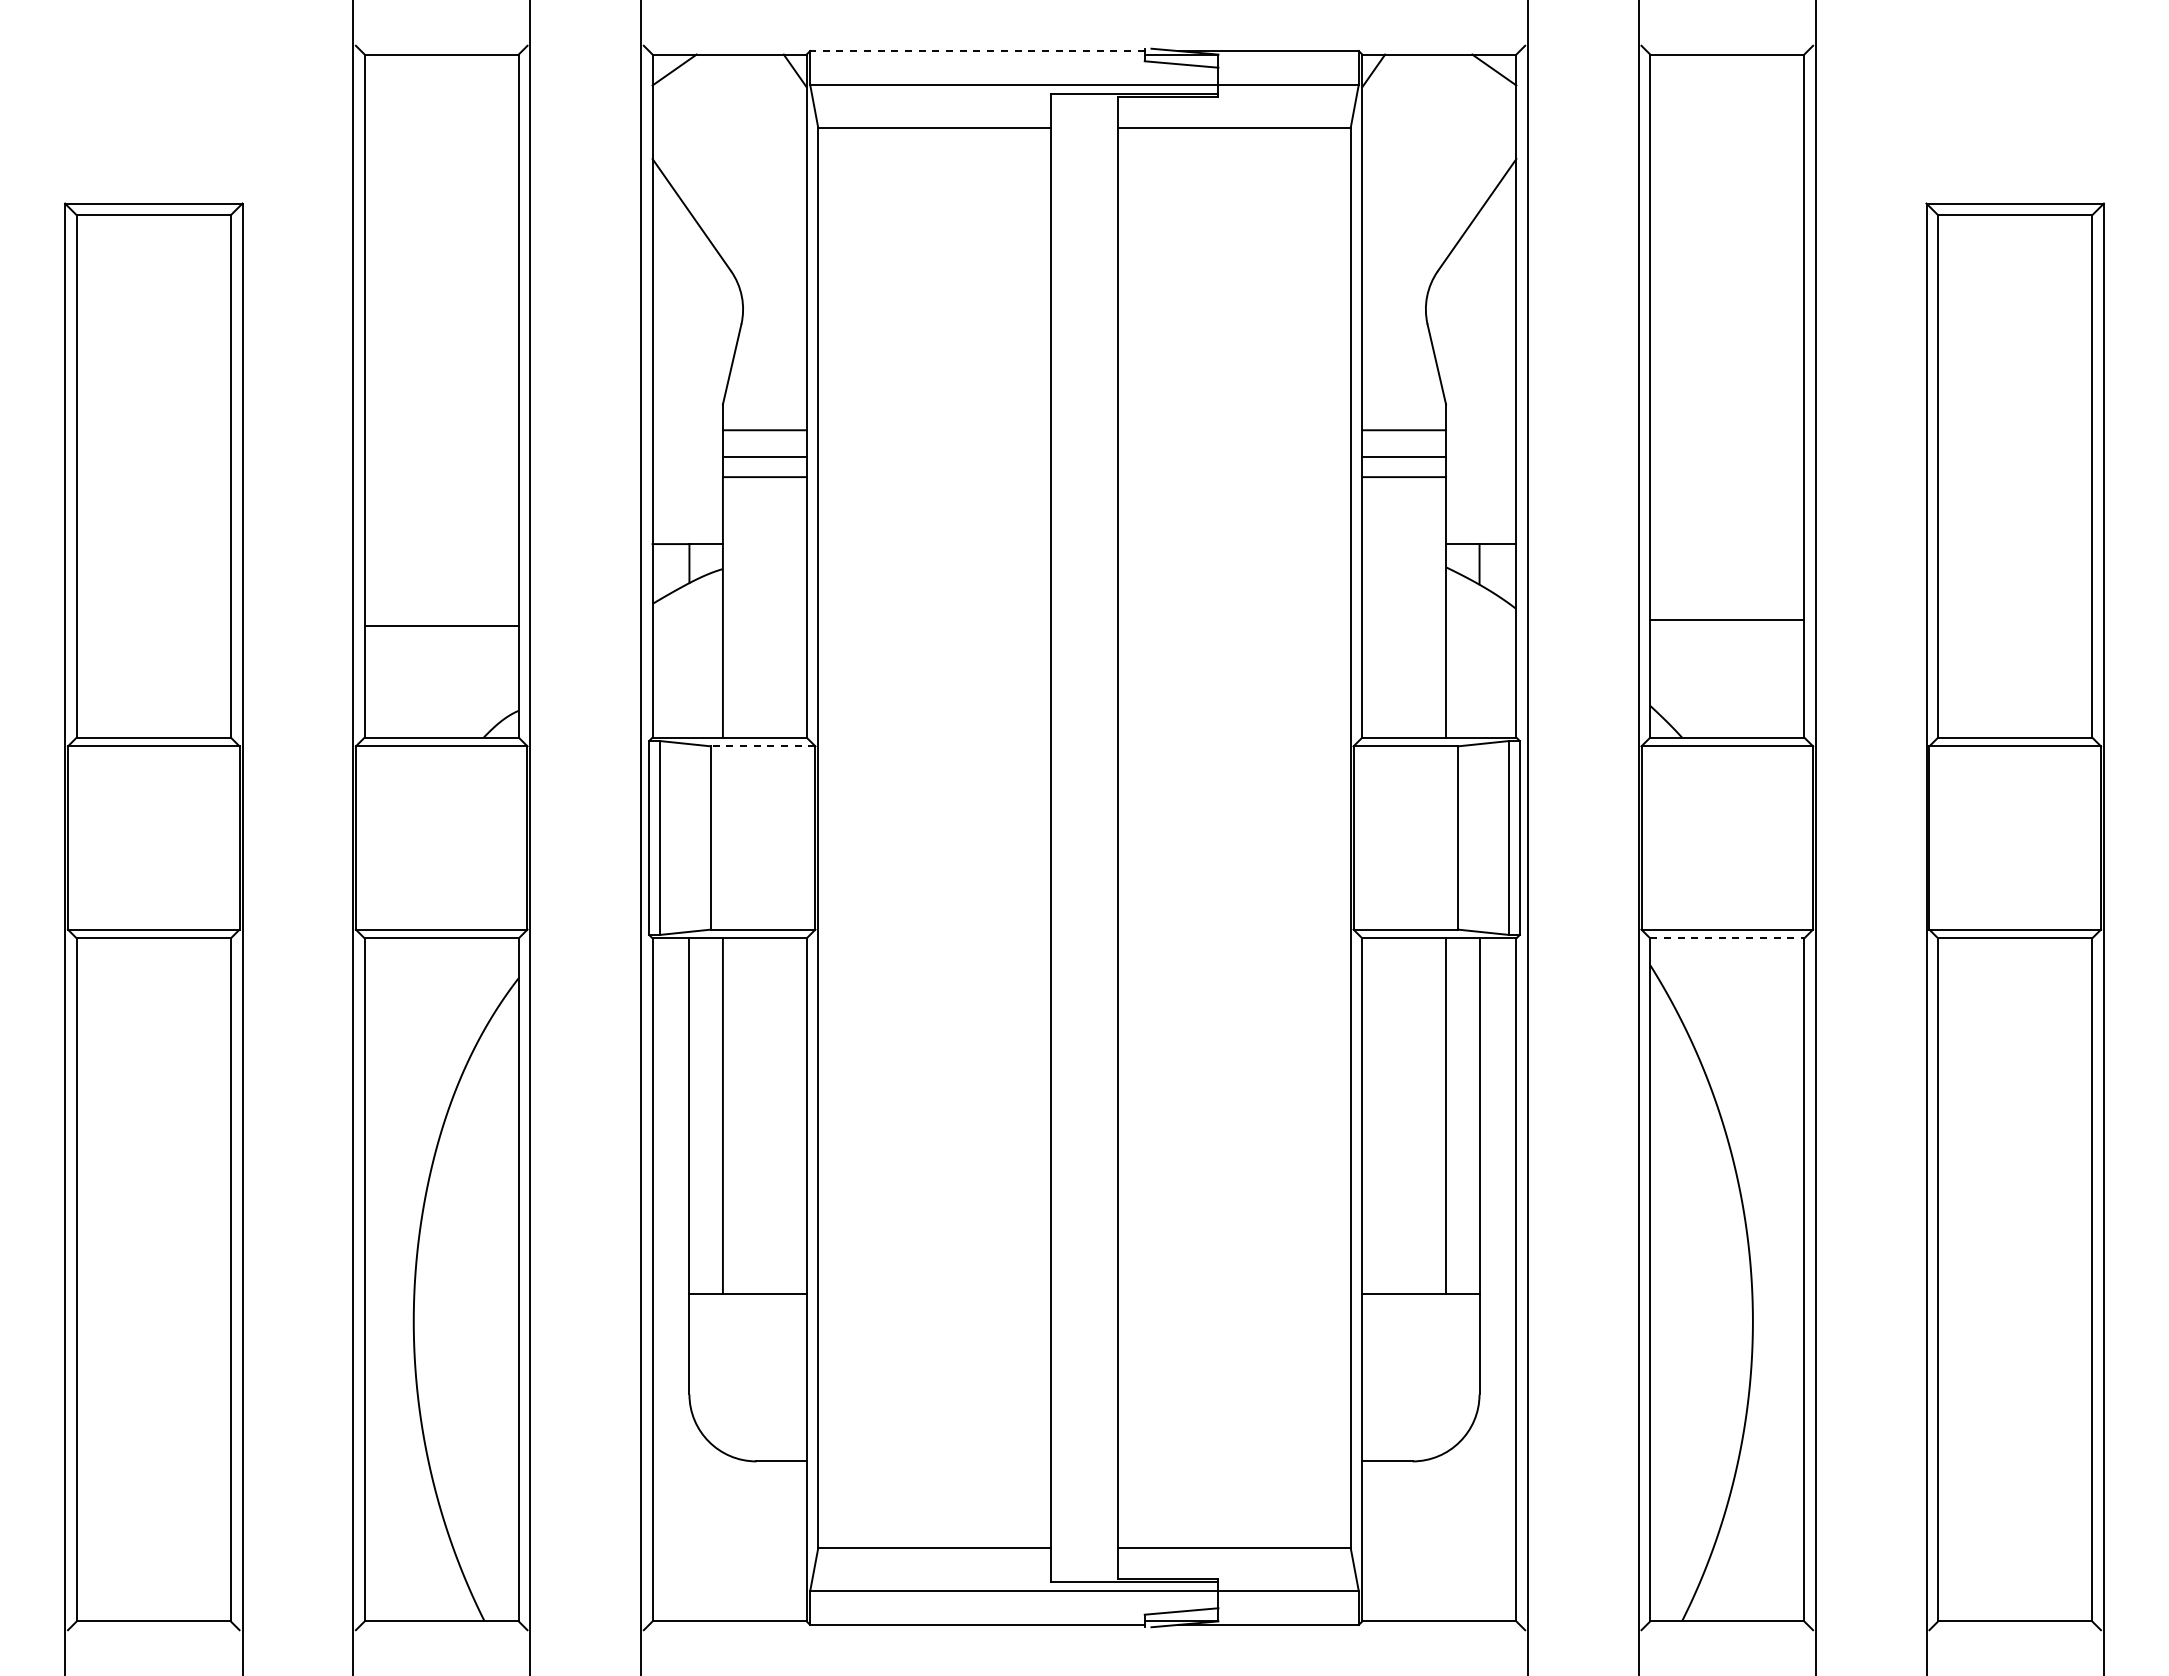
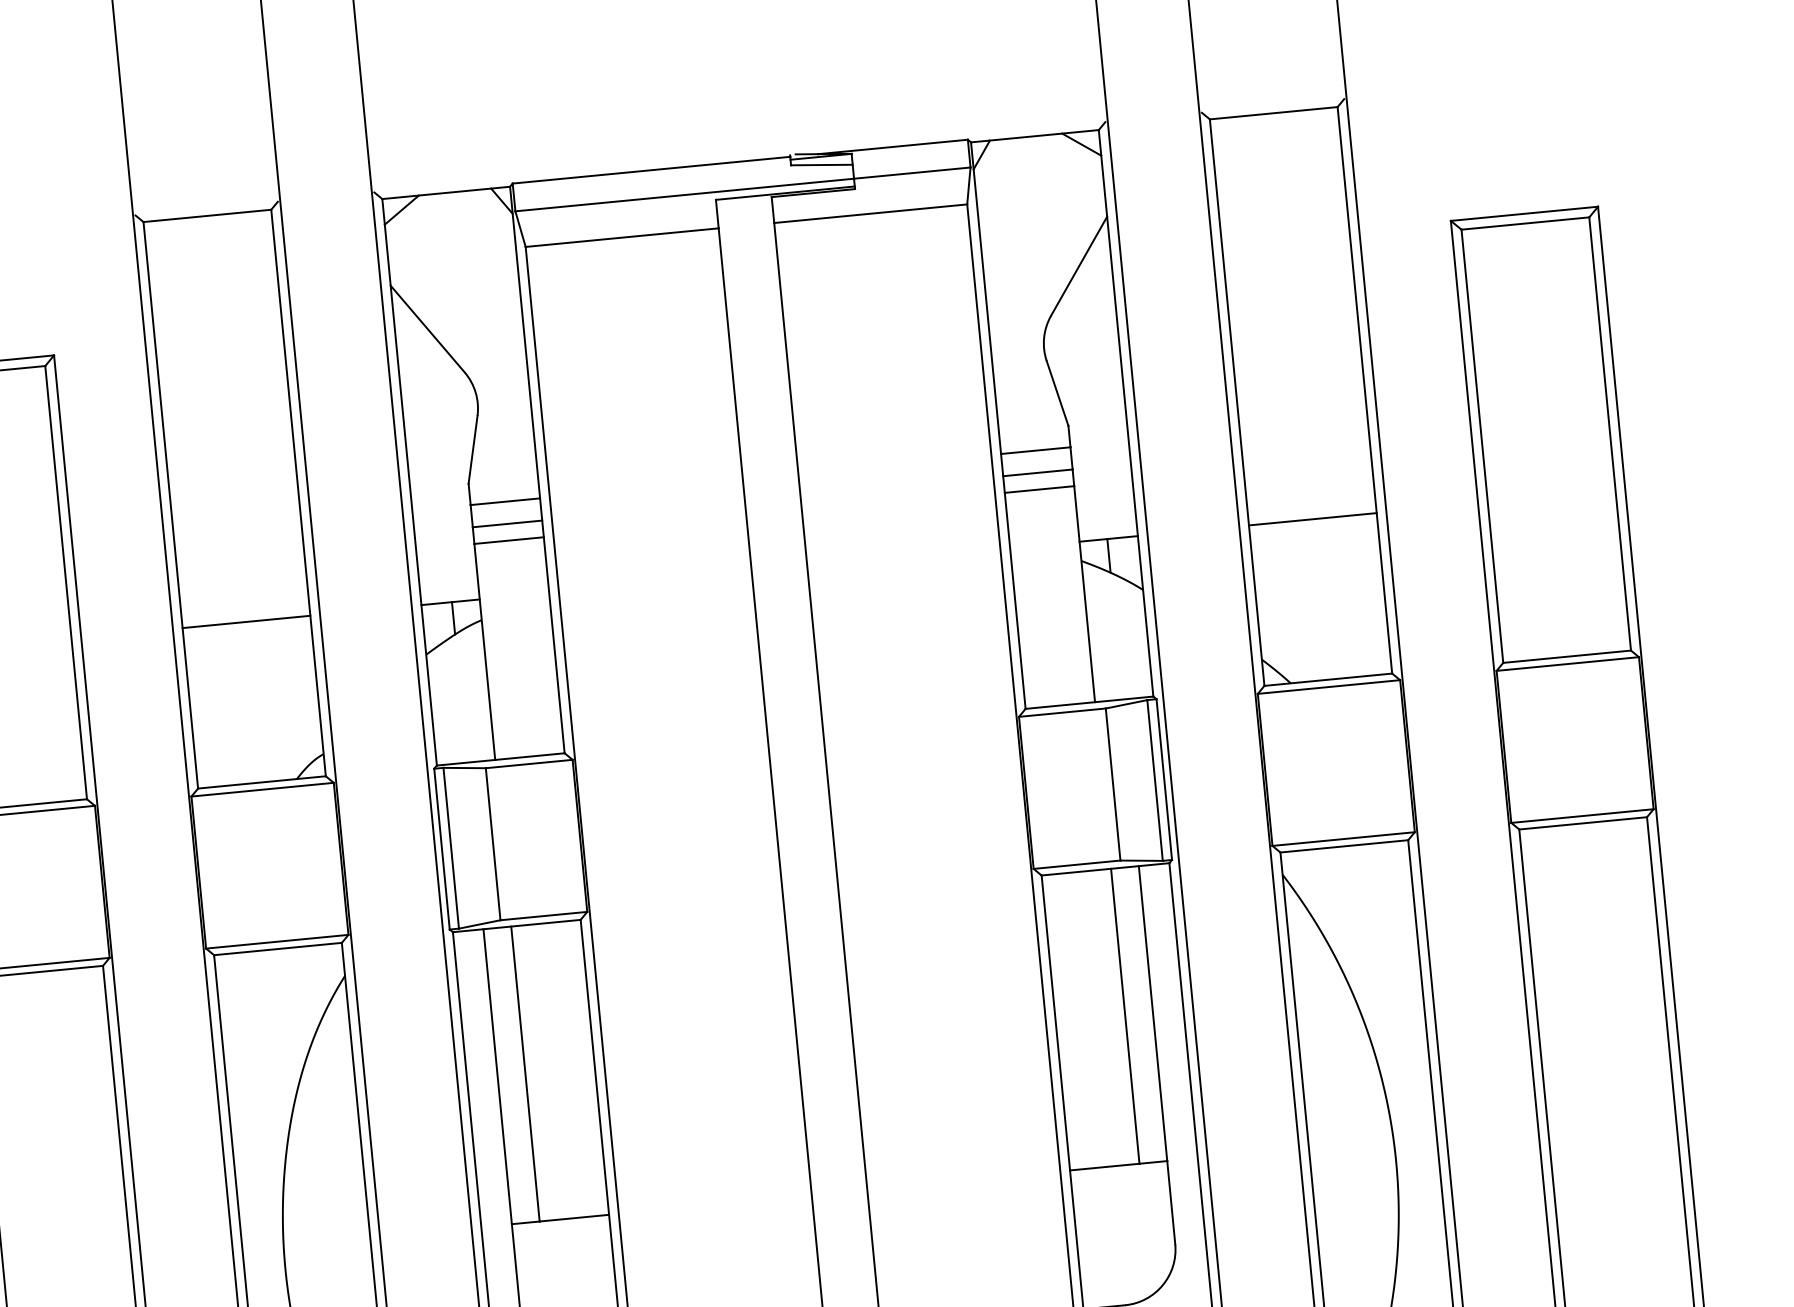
line: (976, 51) -> (650, 170), dashed -> solid
line: (1727, 620) -> (1313, 519), moved
line: (441, 626) -> (246, 622), moved
line: (762, 746) -> (528, 764), dashed -> solid
line: (1727, 938) -> (1344, 846), dashed -> solid

